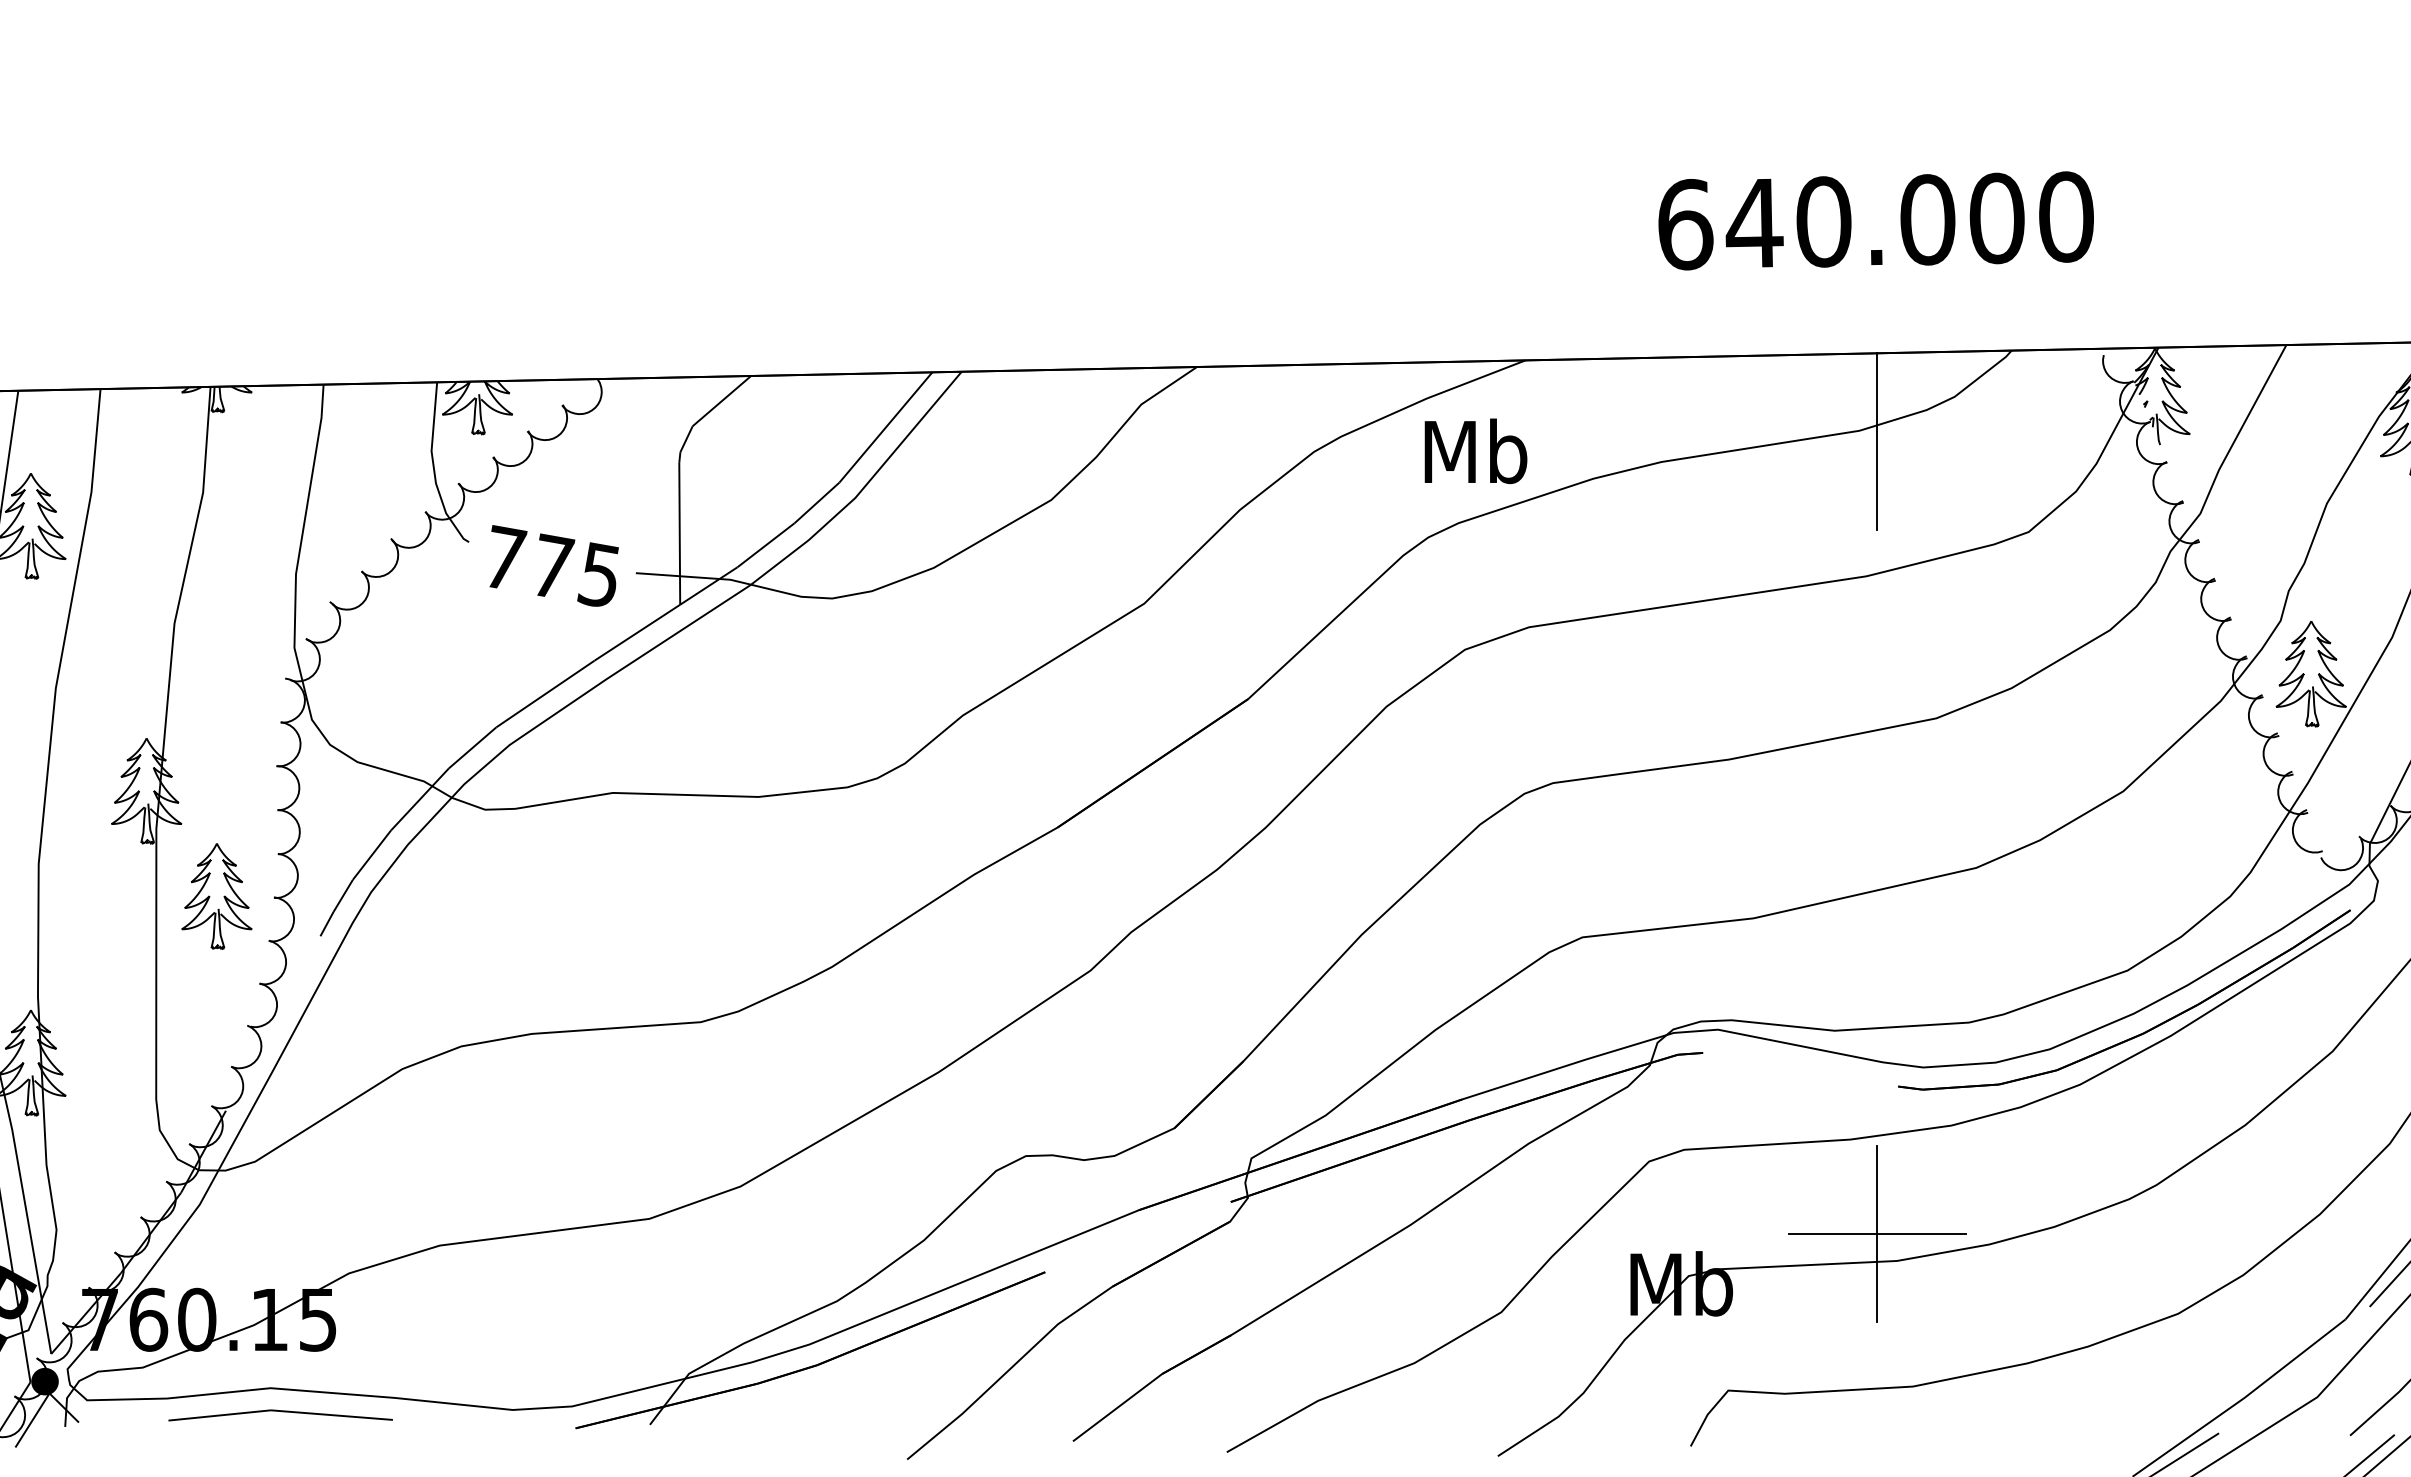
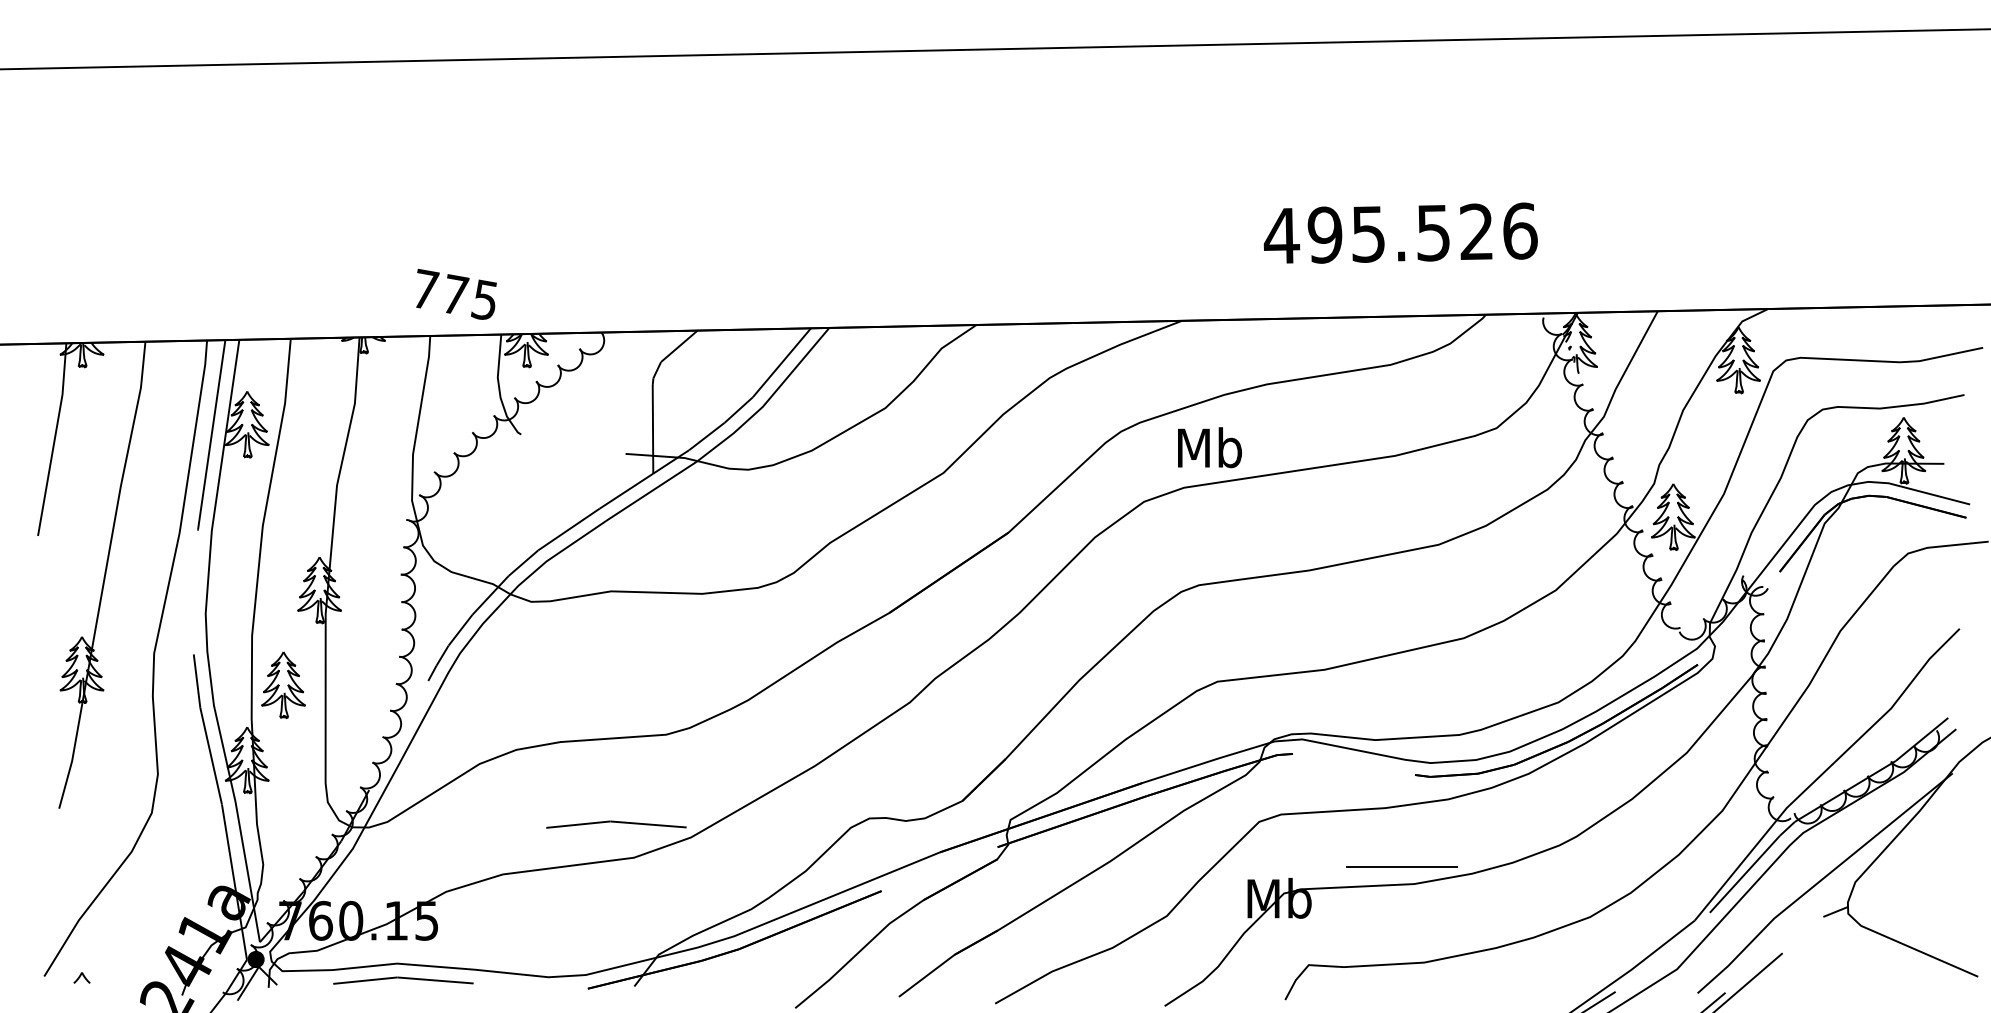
text: (1874, 220) -> (1400, 233), 640.000 -> 495.526
line: (1876, 441) -> (1401, 371), removed
text: (1475, 450) -> (1209, 447), moved
text: (554, 564) -> (456, 293), moved
part: (216, 895) -> (283, 684), moved
line: (621, 1162) -> (616, 822), added
line: (1876, 1232) -> (1401, 866), removed

